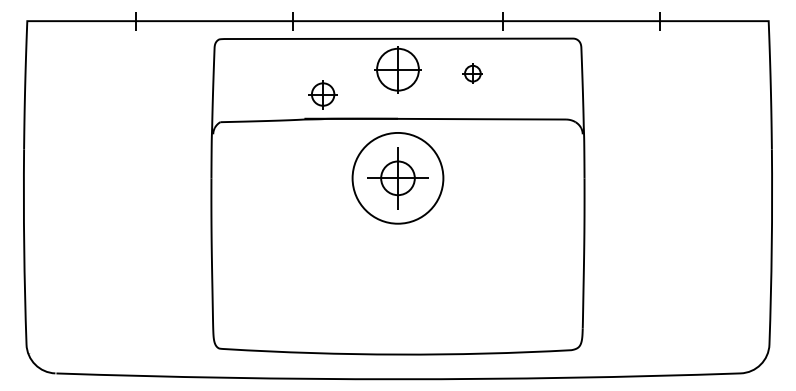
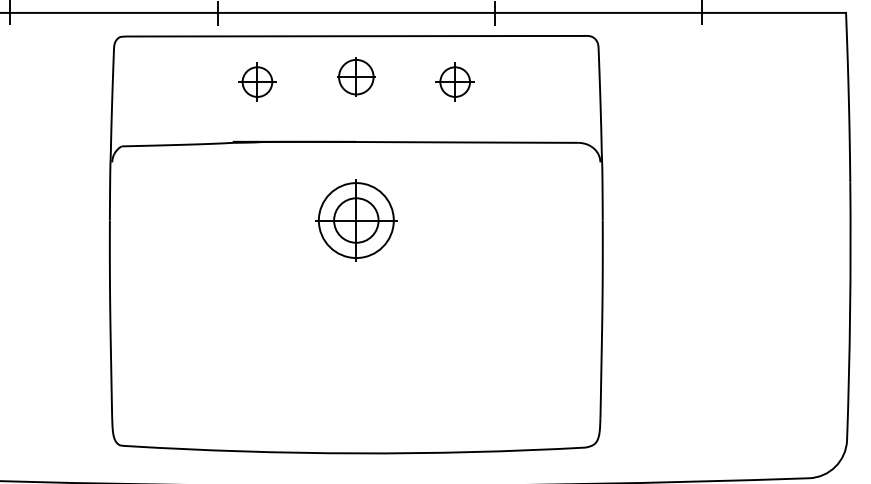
part: (397, 69) -> (355, 76), size x0.62
part: (472, 73) -> (454, 82), size x1.43
part: (322, 94) -> (256, 82), moved
circle: (397, 177) -> (355, 219), size x0.62

